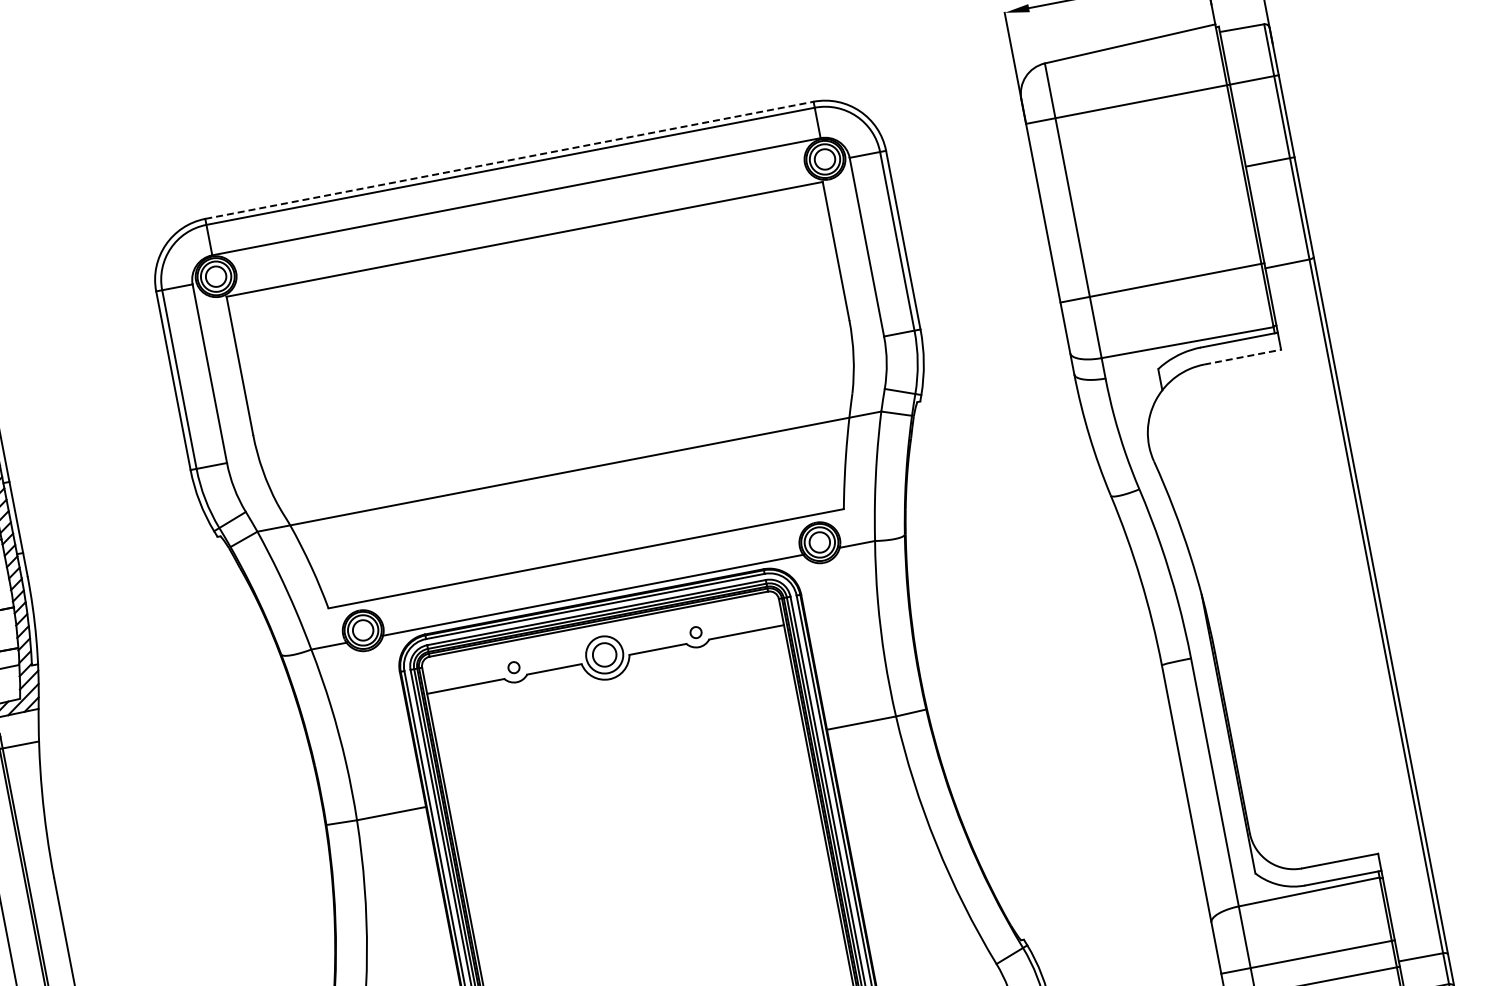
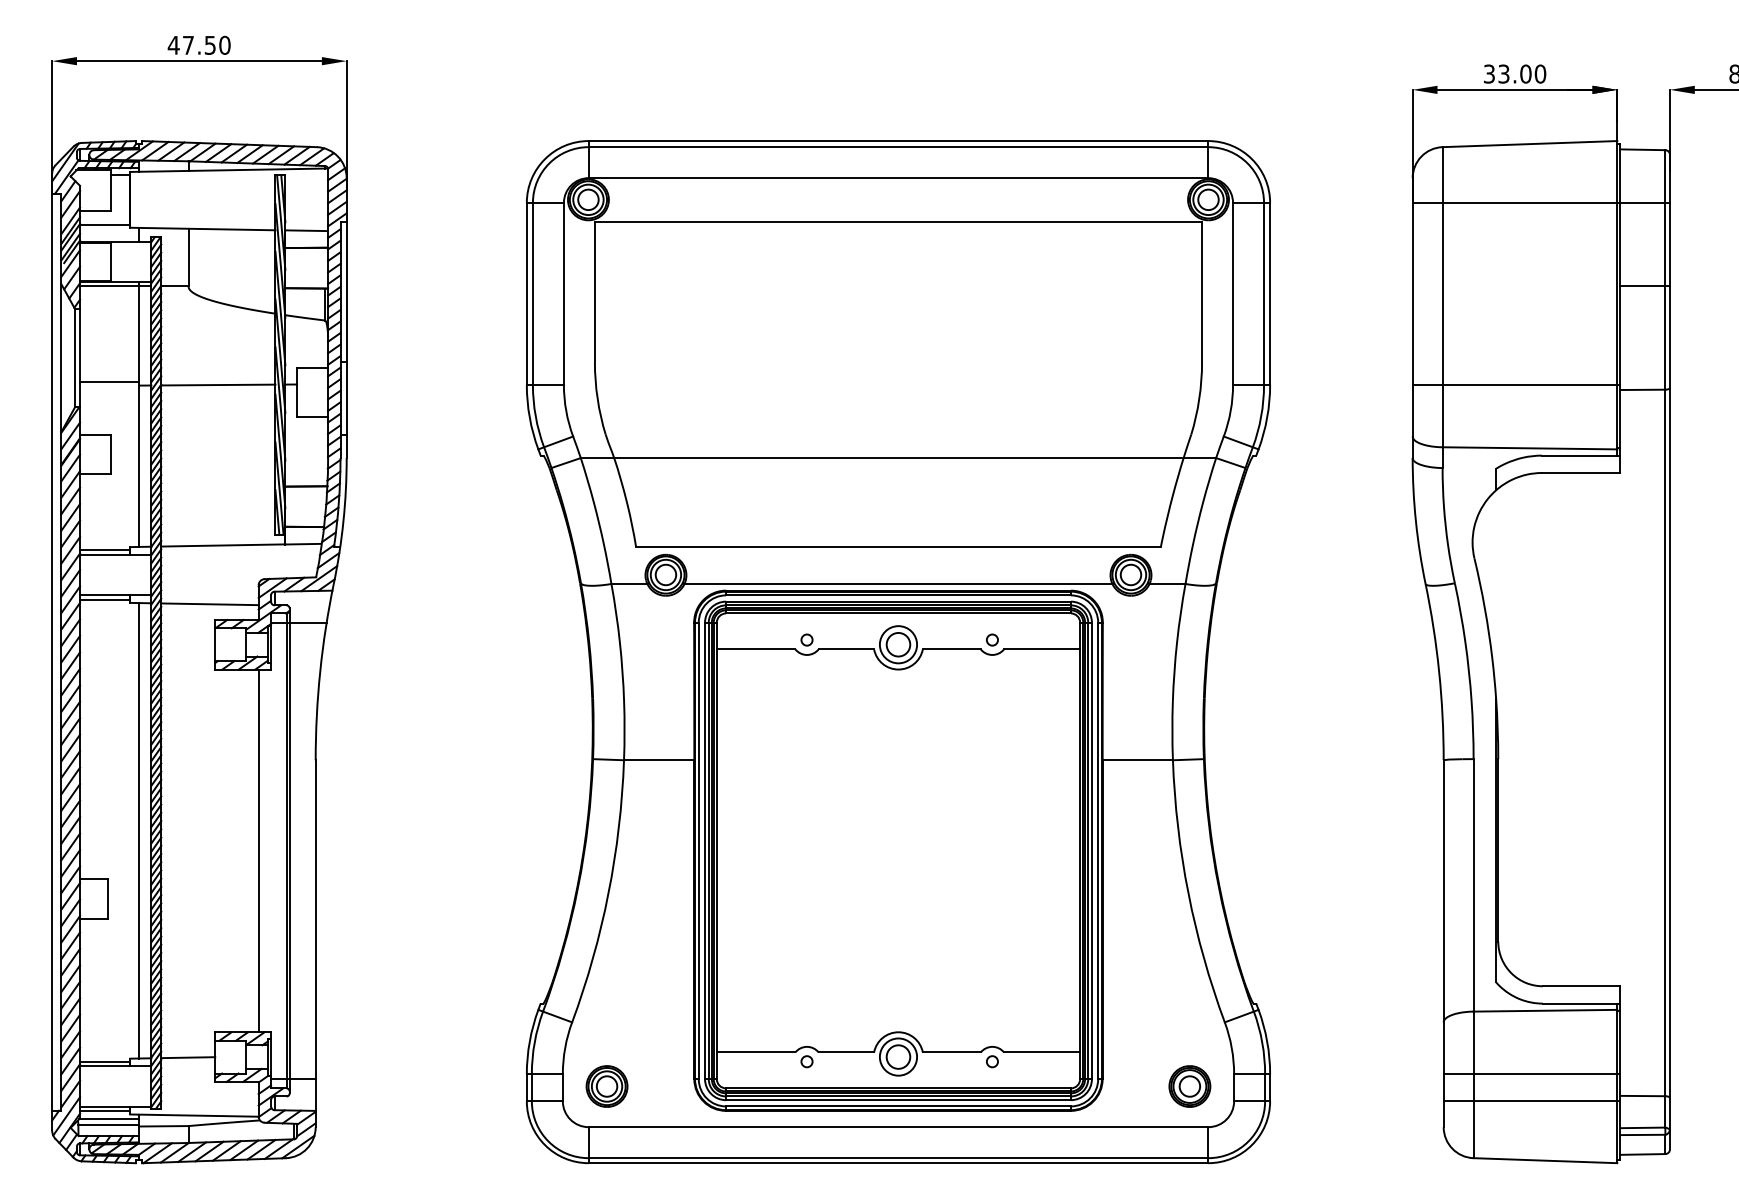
line: (509, 160) -> (898, 141), dashed -> solid
line: (1242, 356) -> (1581, 472), dashed -> solid

